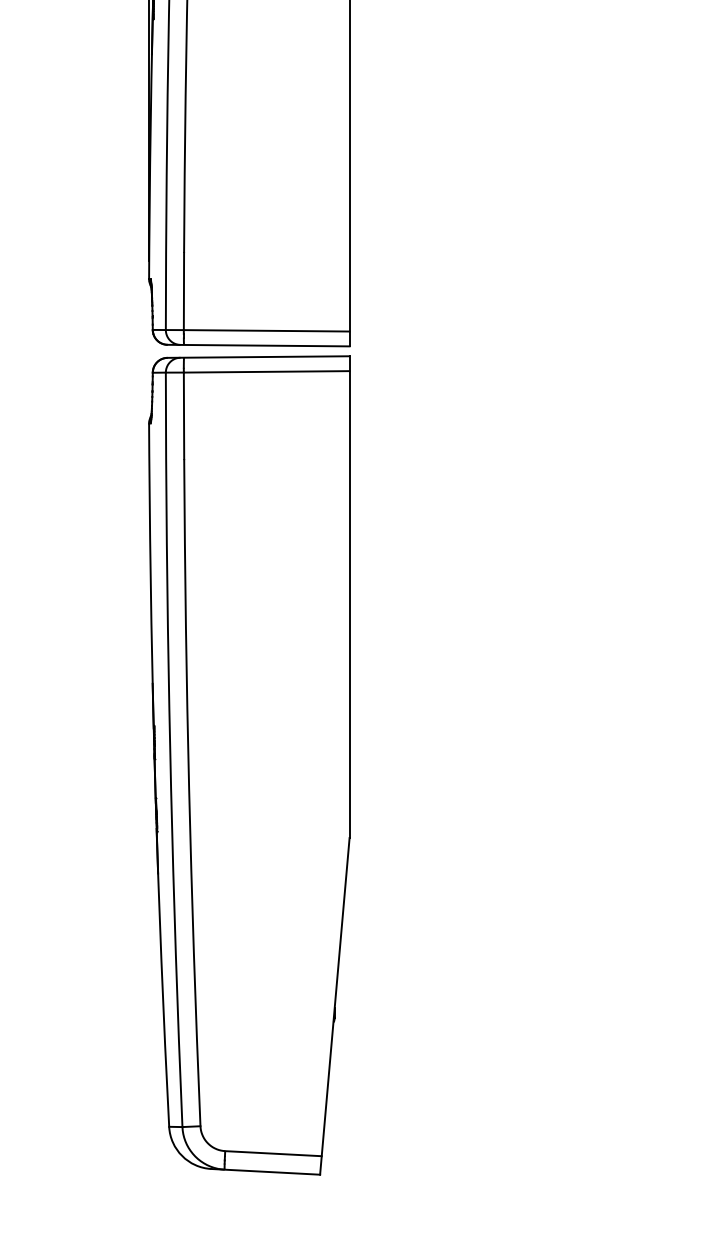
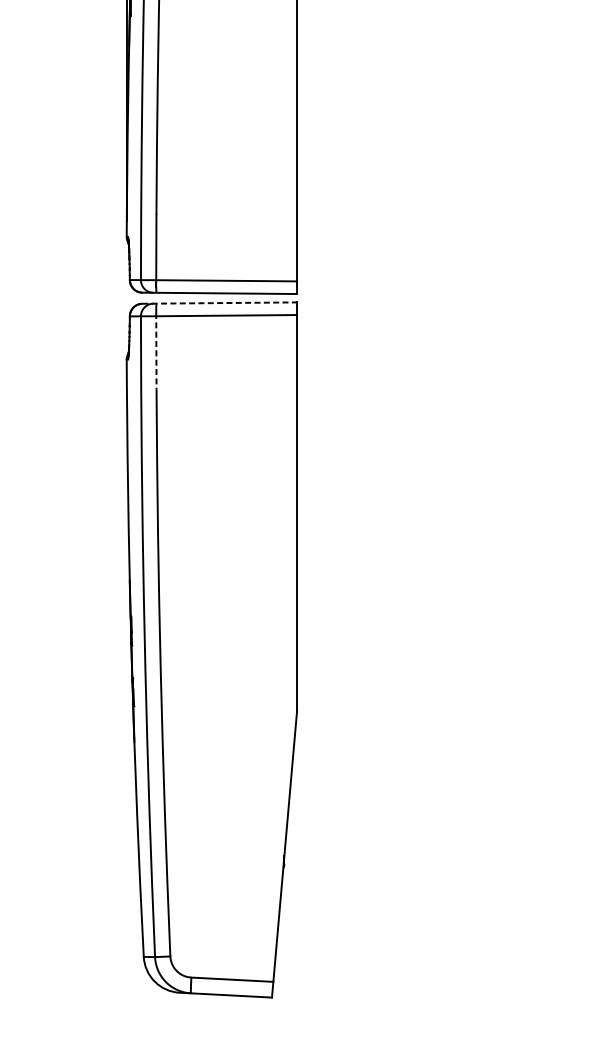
line: (259, 357) -> (220, 303), solid -> dashed
line: (184, 414) -> (156, 351), solid -> dashed

